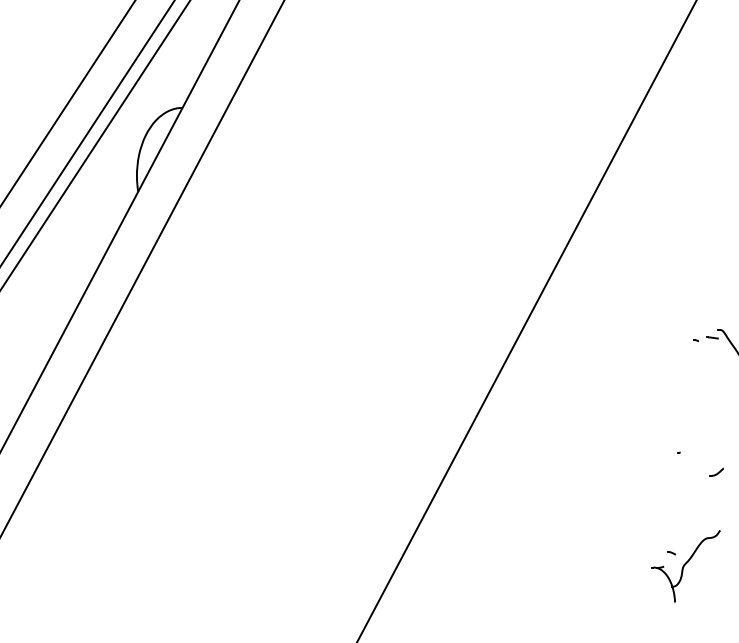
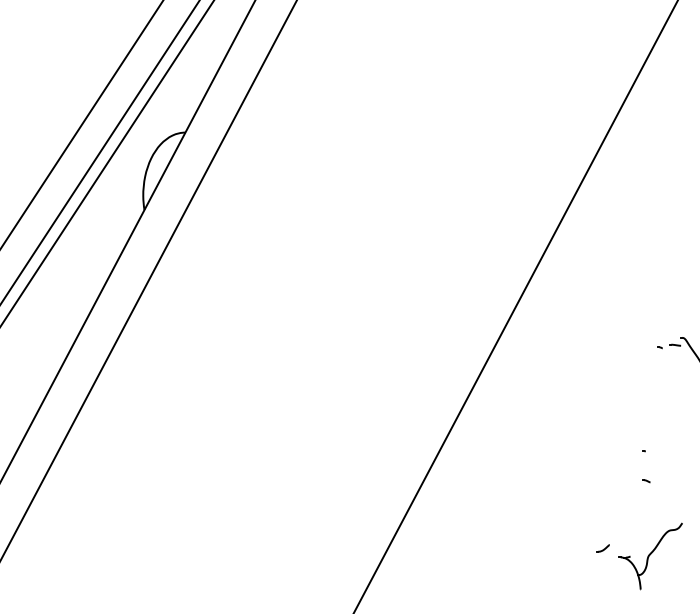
part: (716, 472) -> (602, 548), moved
part: (671, 553) -> (646, 481), moved

